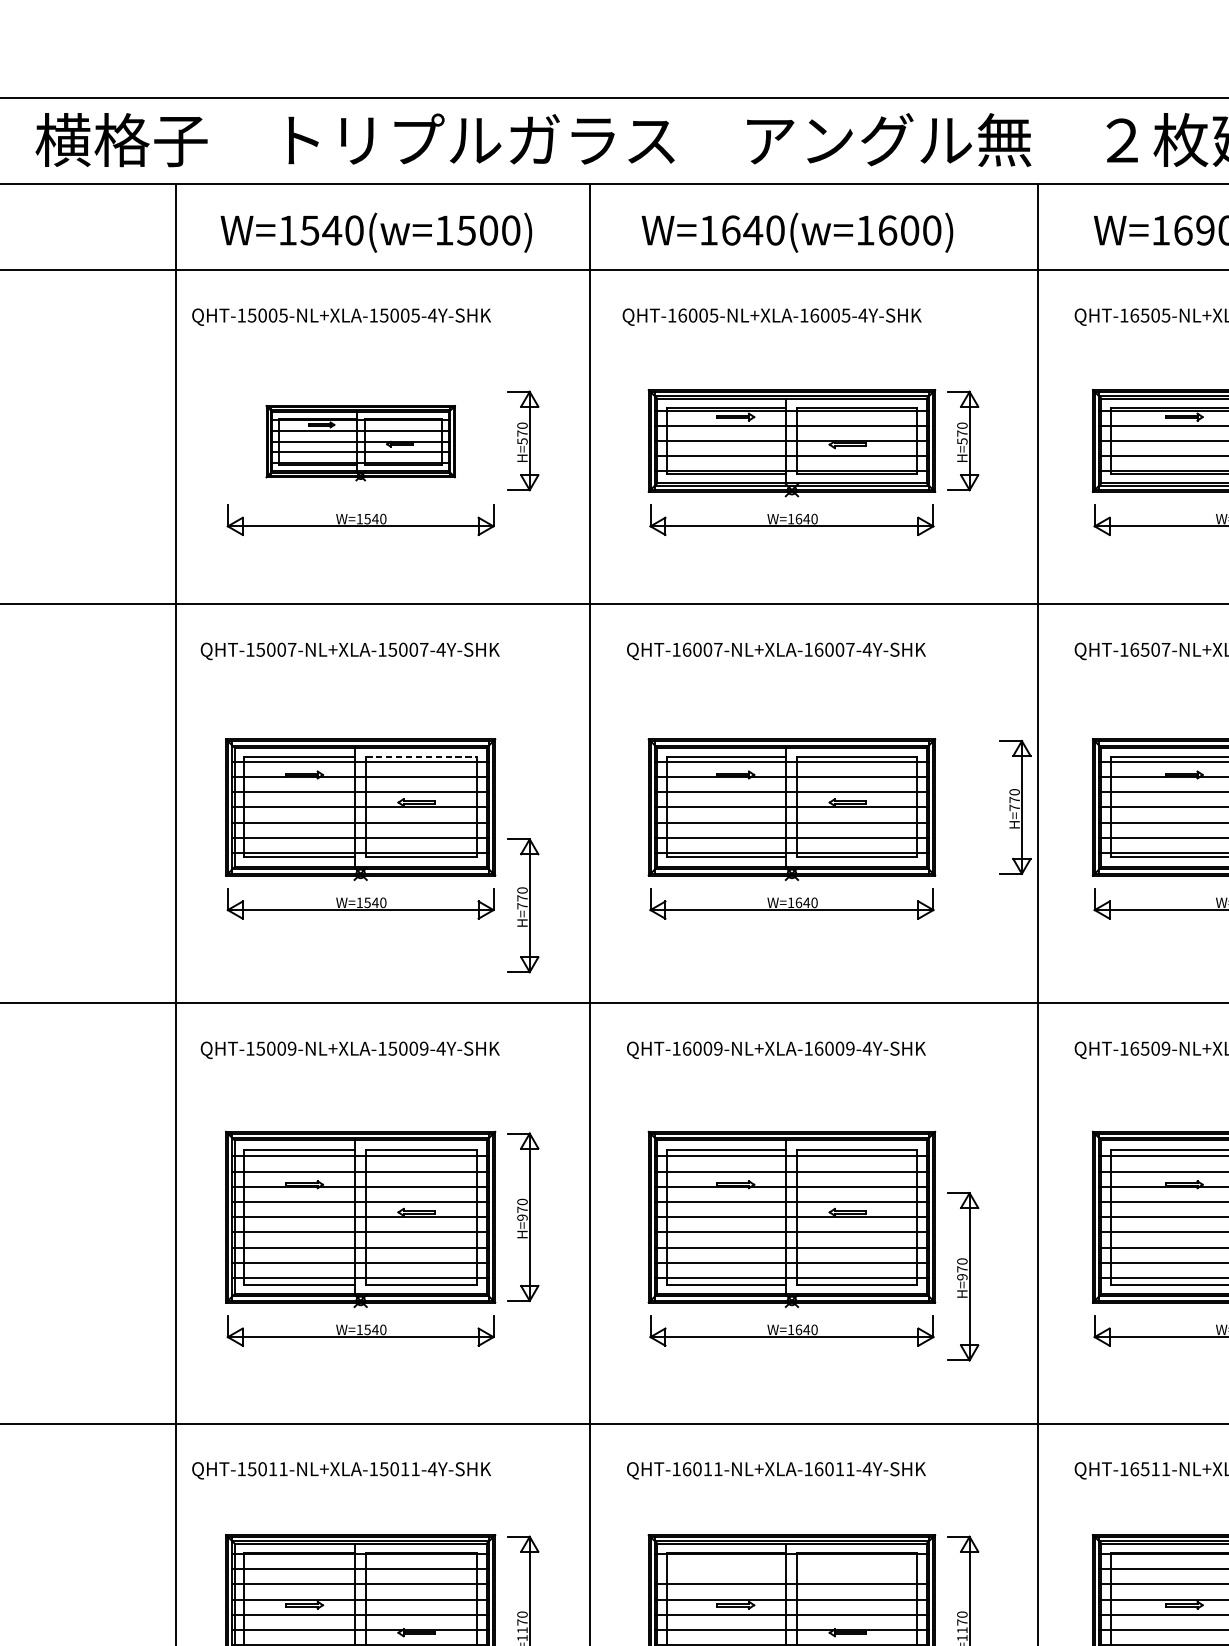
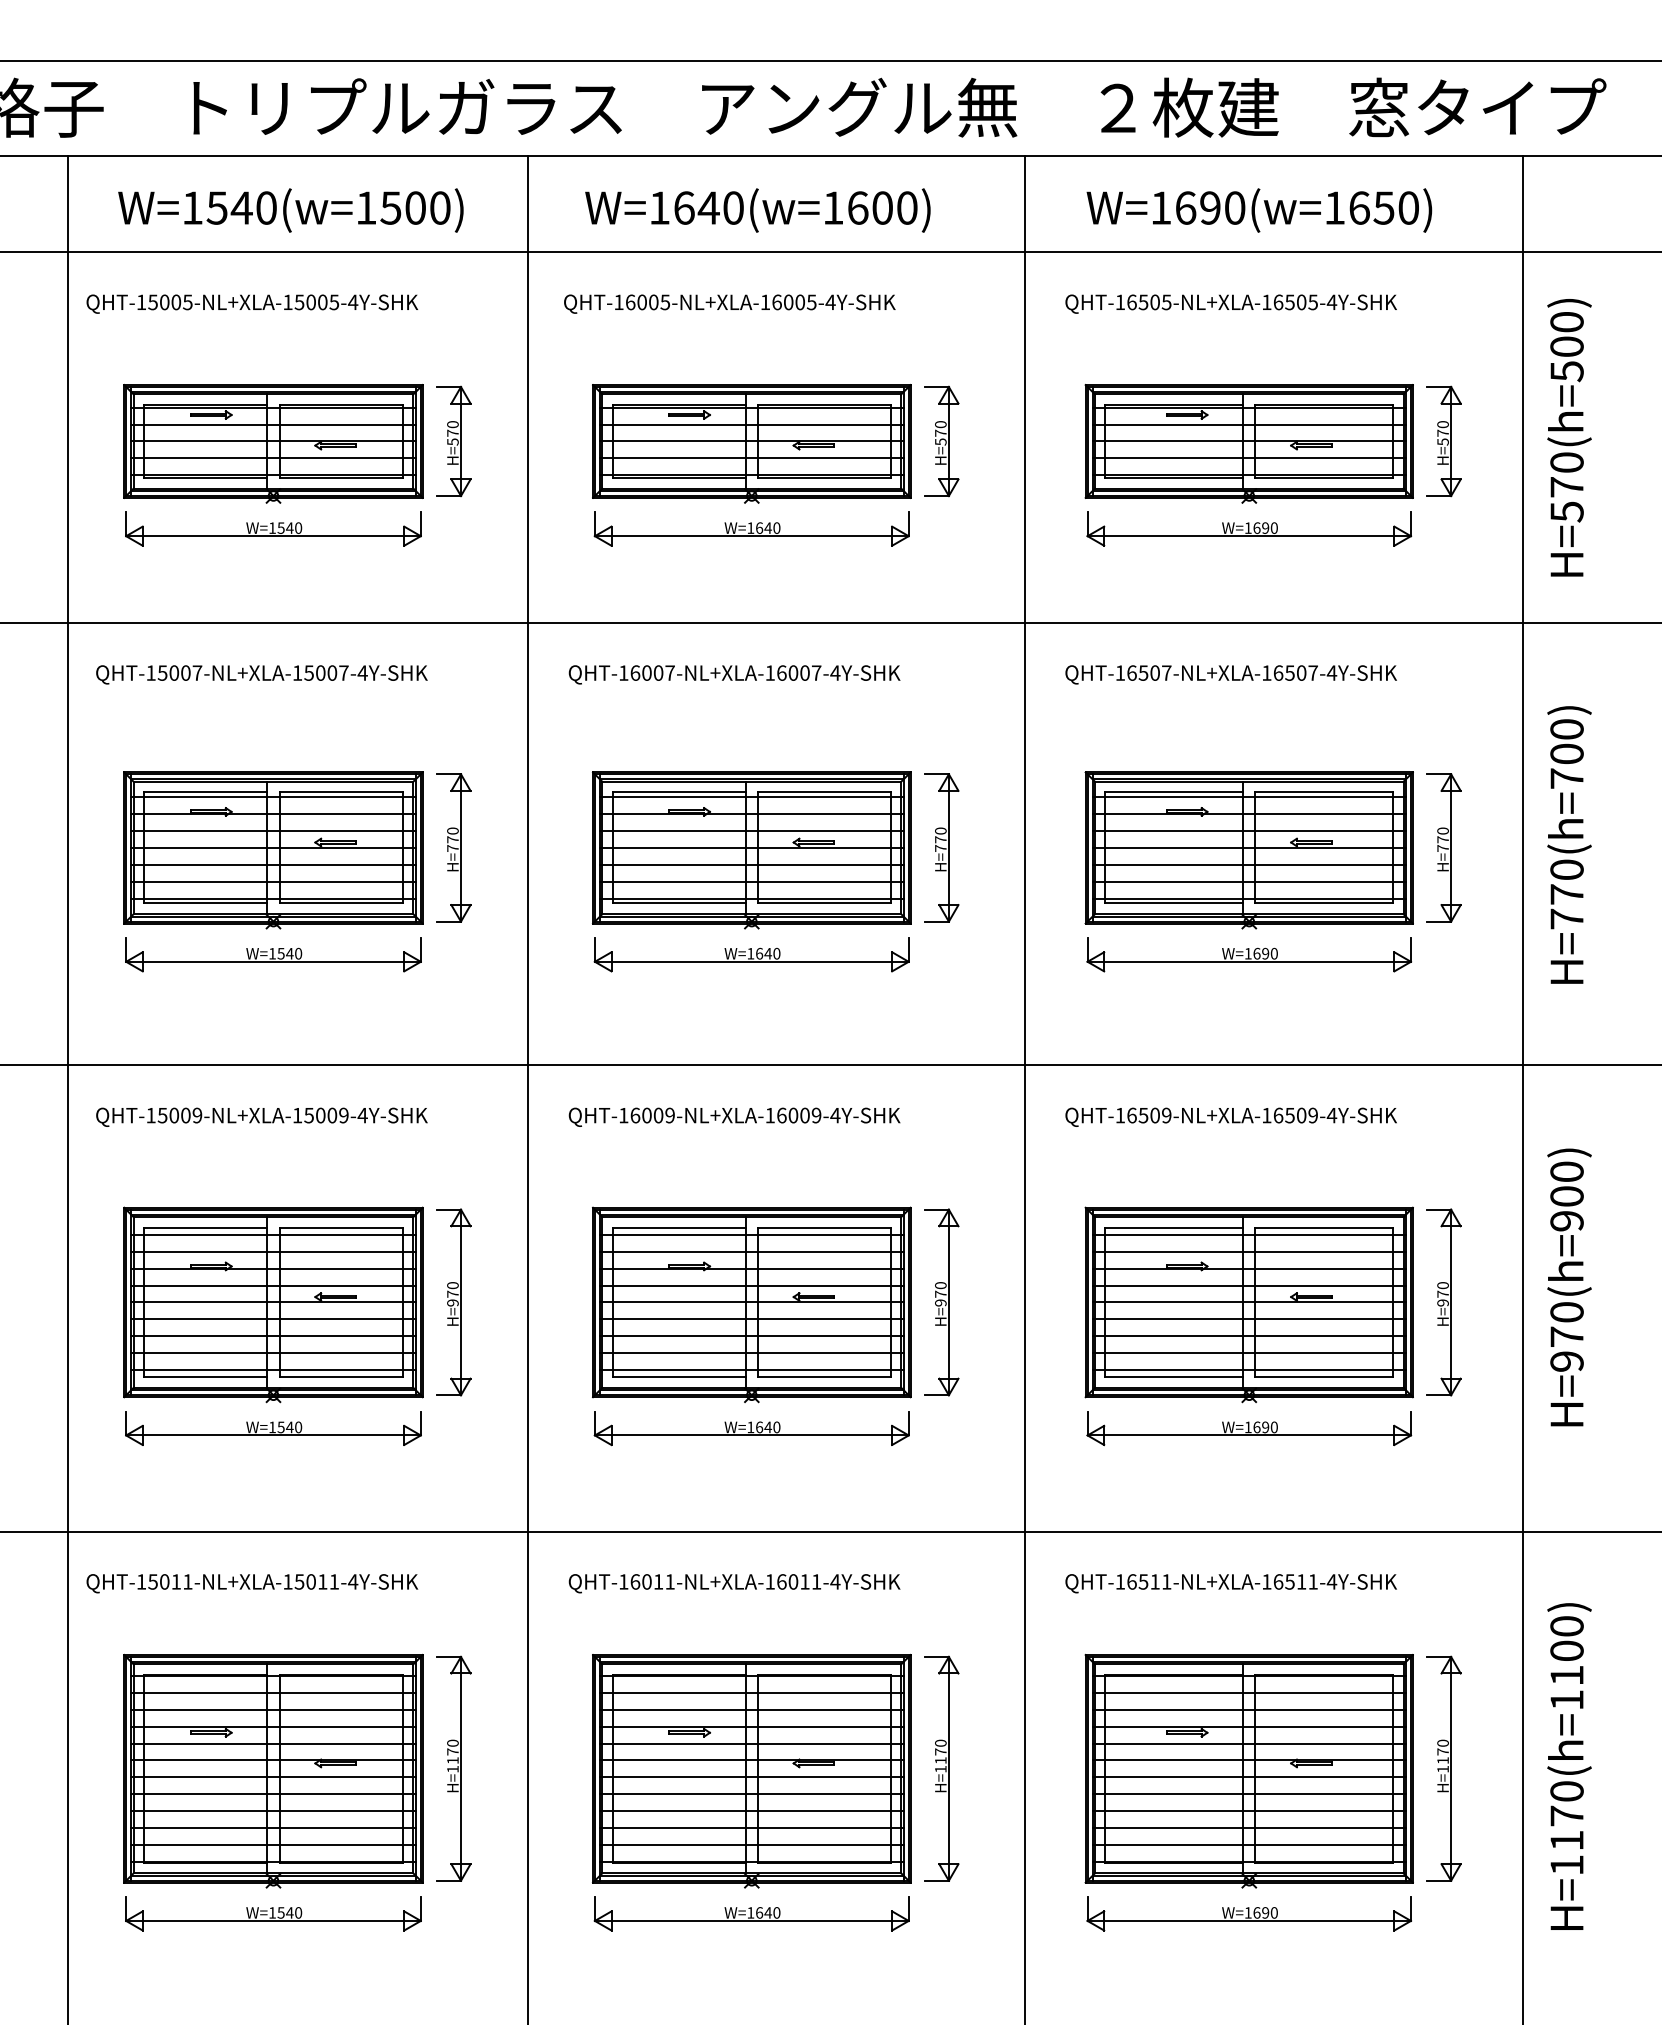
part: (360, 442) -> (273, 443), size x1.43
line: (422, 757) -> (341, 792), dashed -> solid
part: (1015, 807) -> (941, 847), moved
part: (522, 905) -> (453, 847), moved
part: (962, 1276) -> (941, 1302), moved
line: (791, 1568) -> (751, 1692), added

